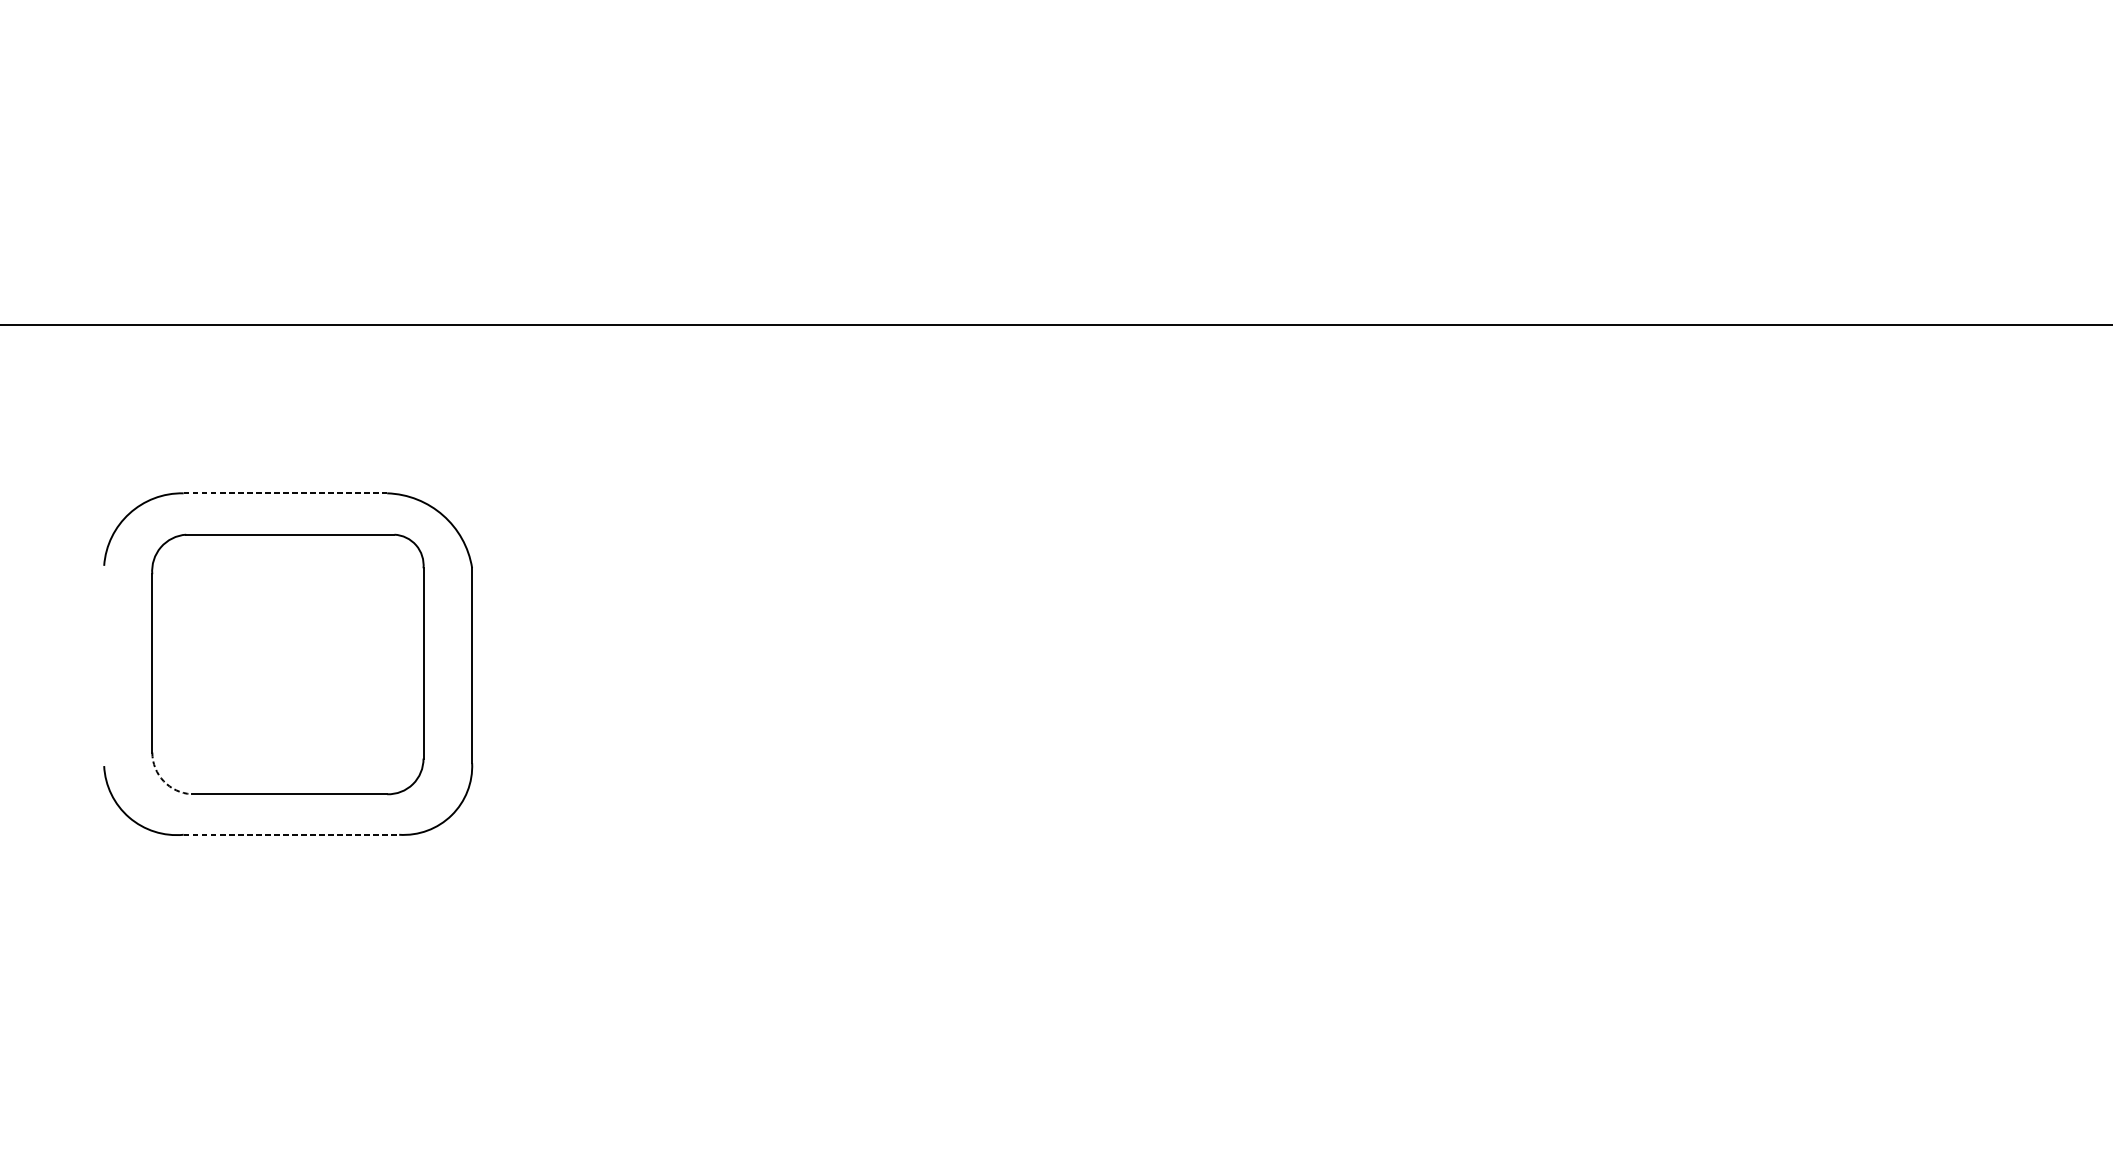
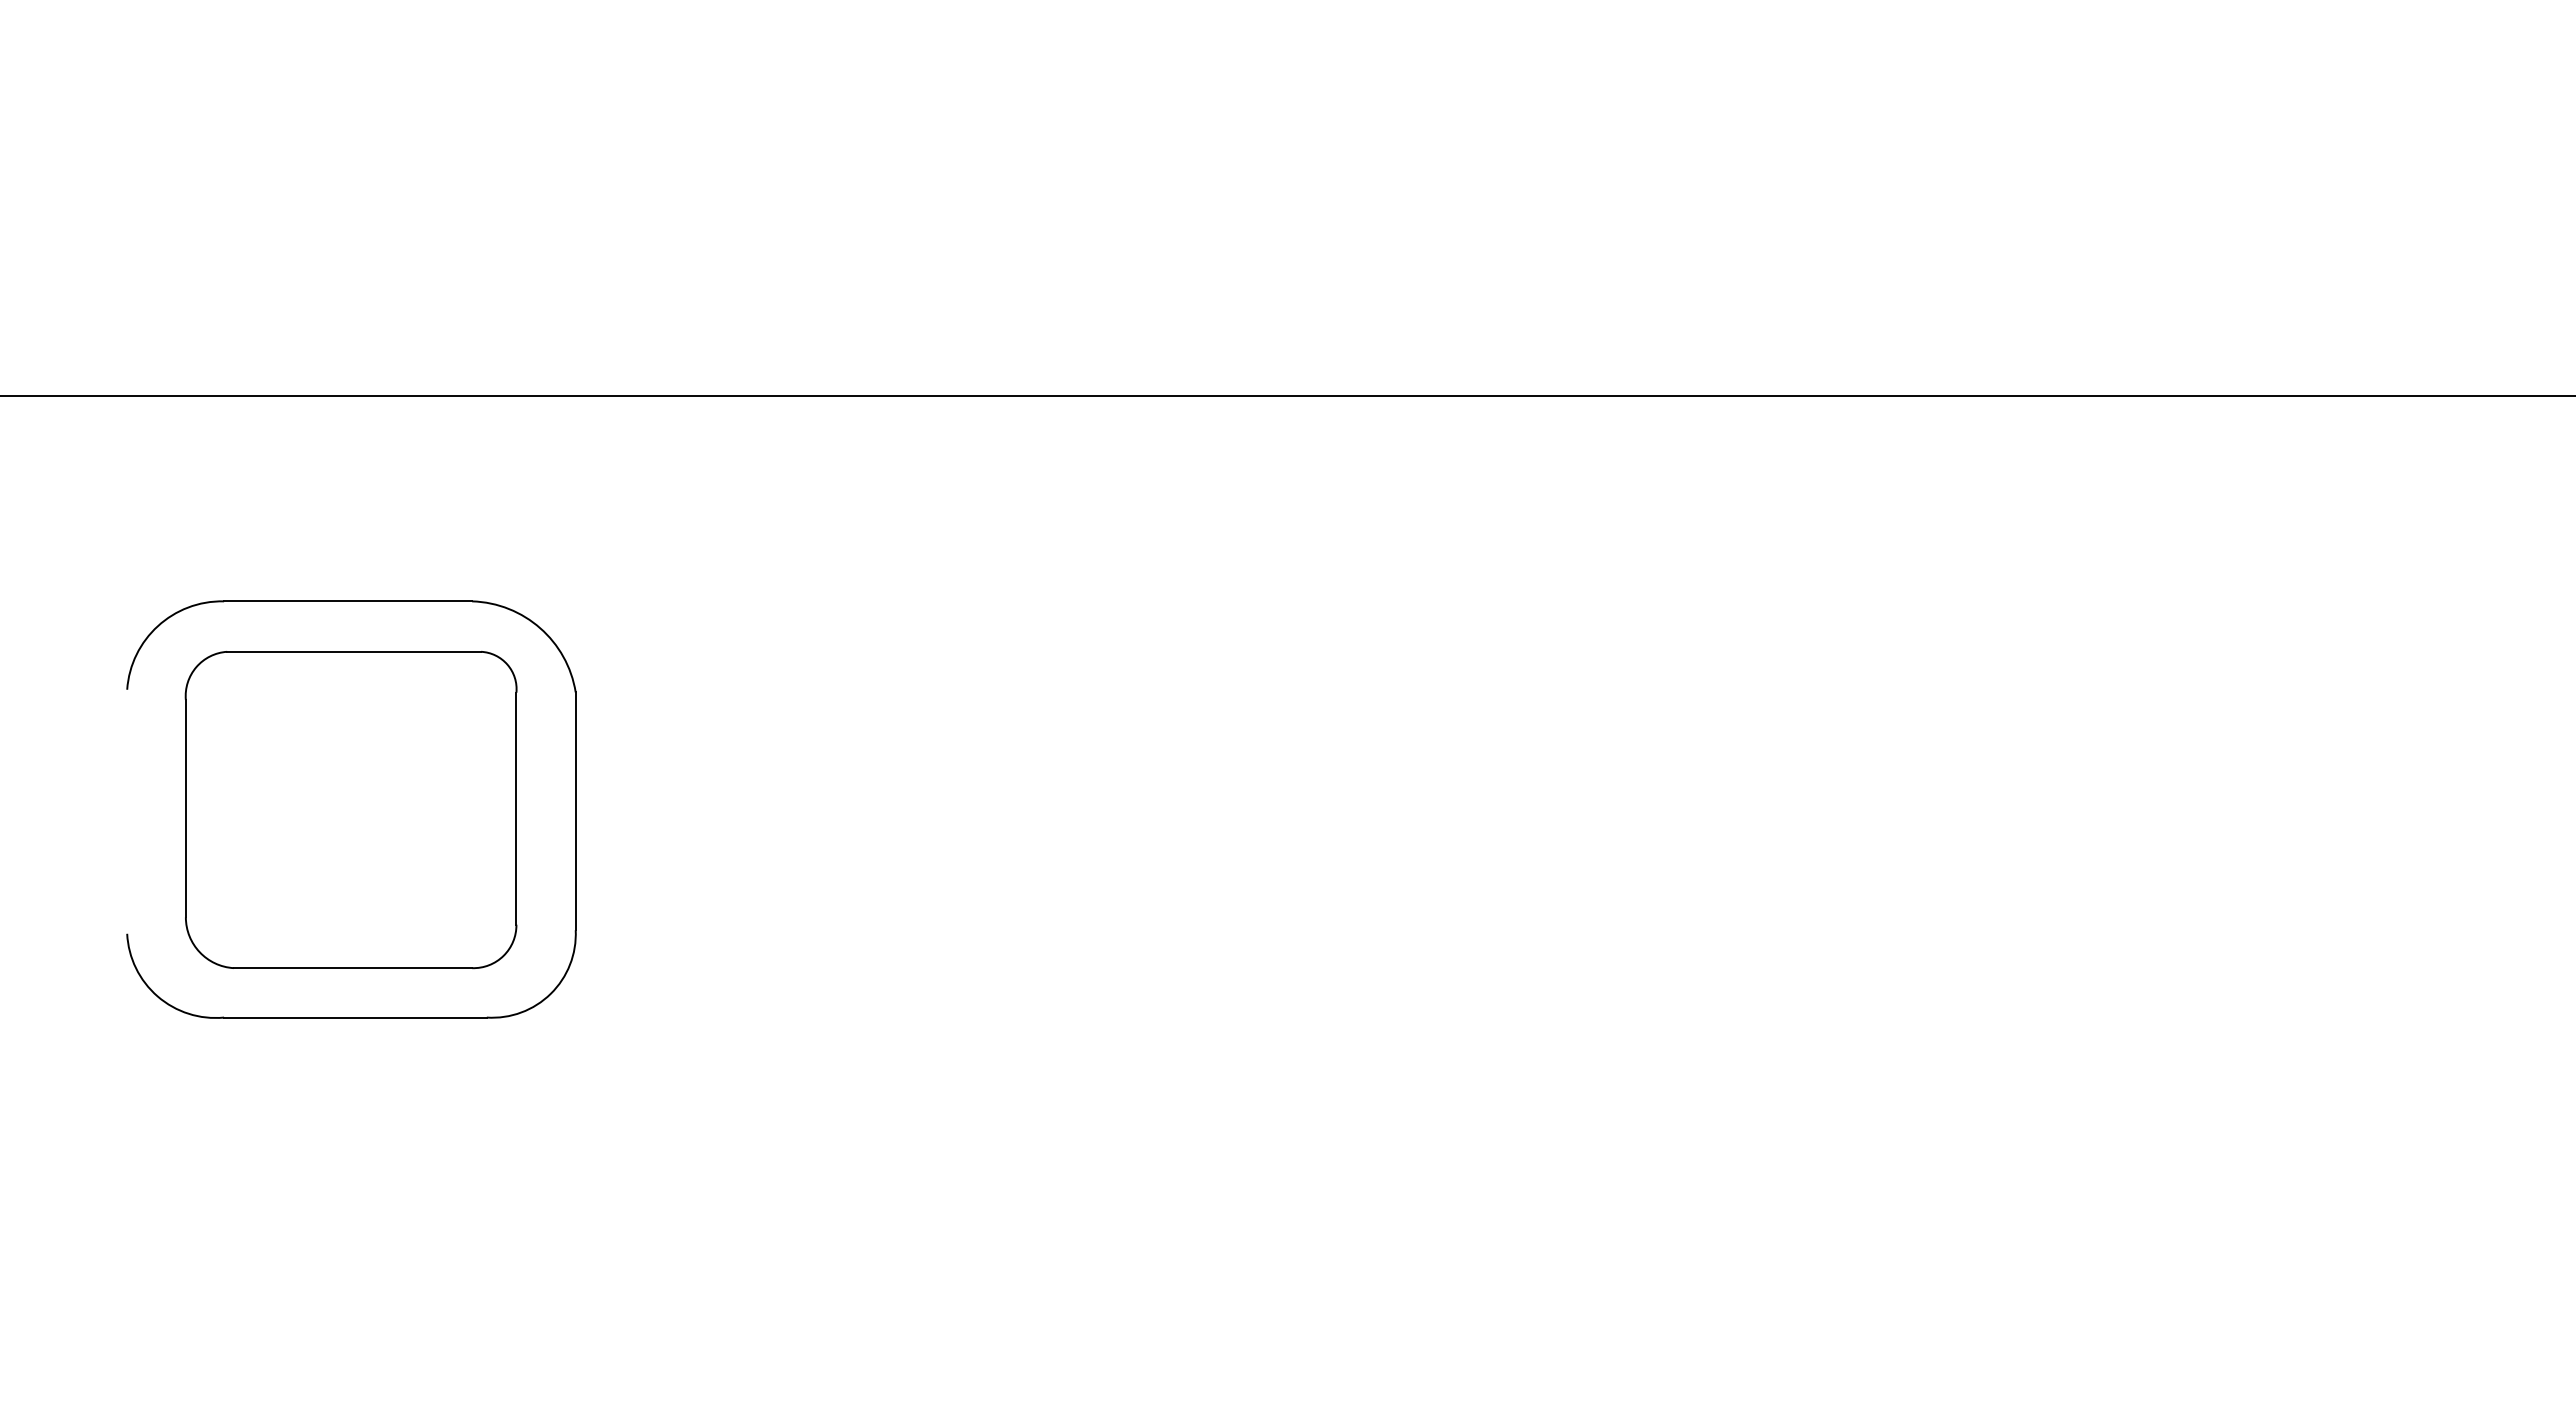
line: (285, 493) -> (348, 601), dashed -> solid
arc: (163, 781) -> (199, 952), dashed -> solid
line: (291, 834) -> (355, 1017), dashed -> solid

